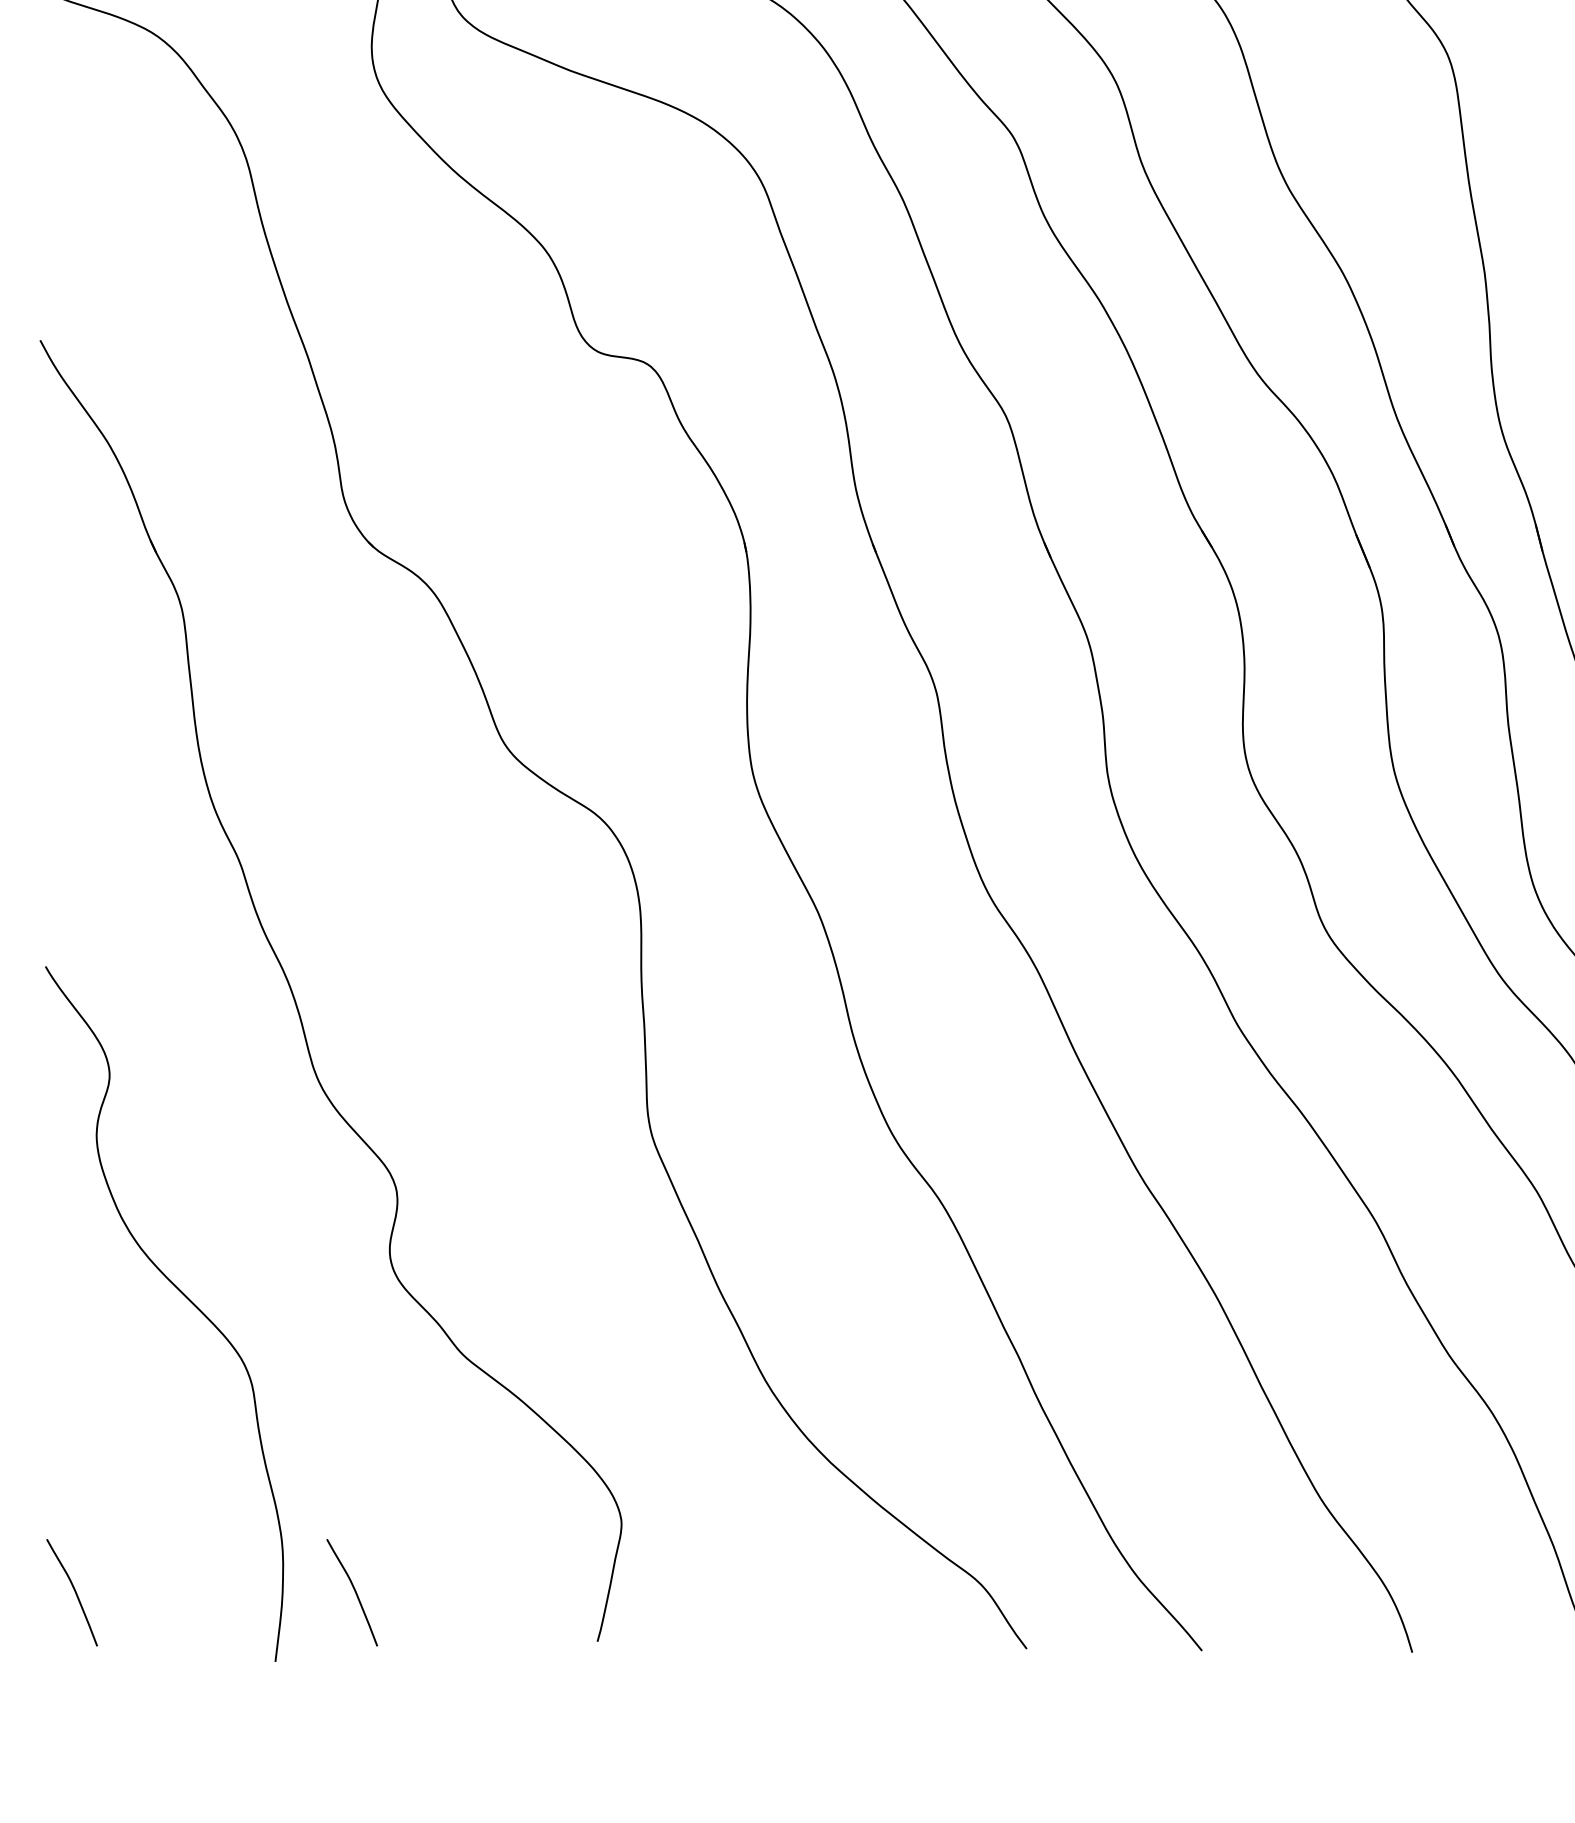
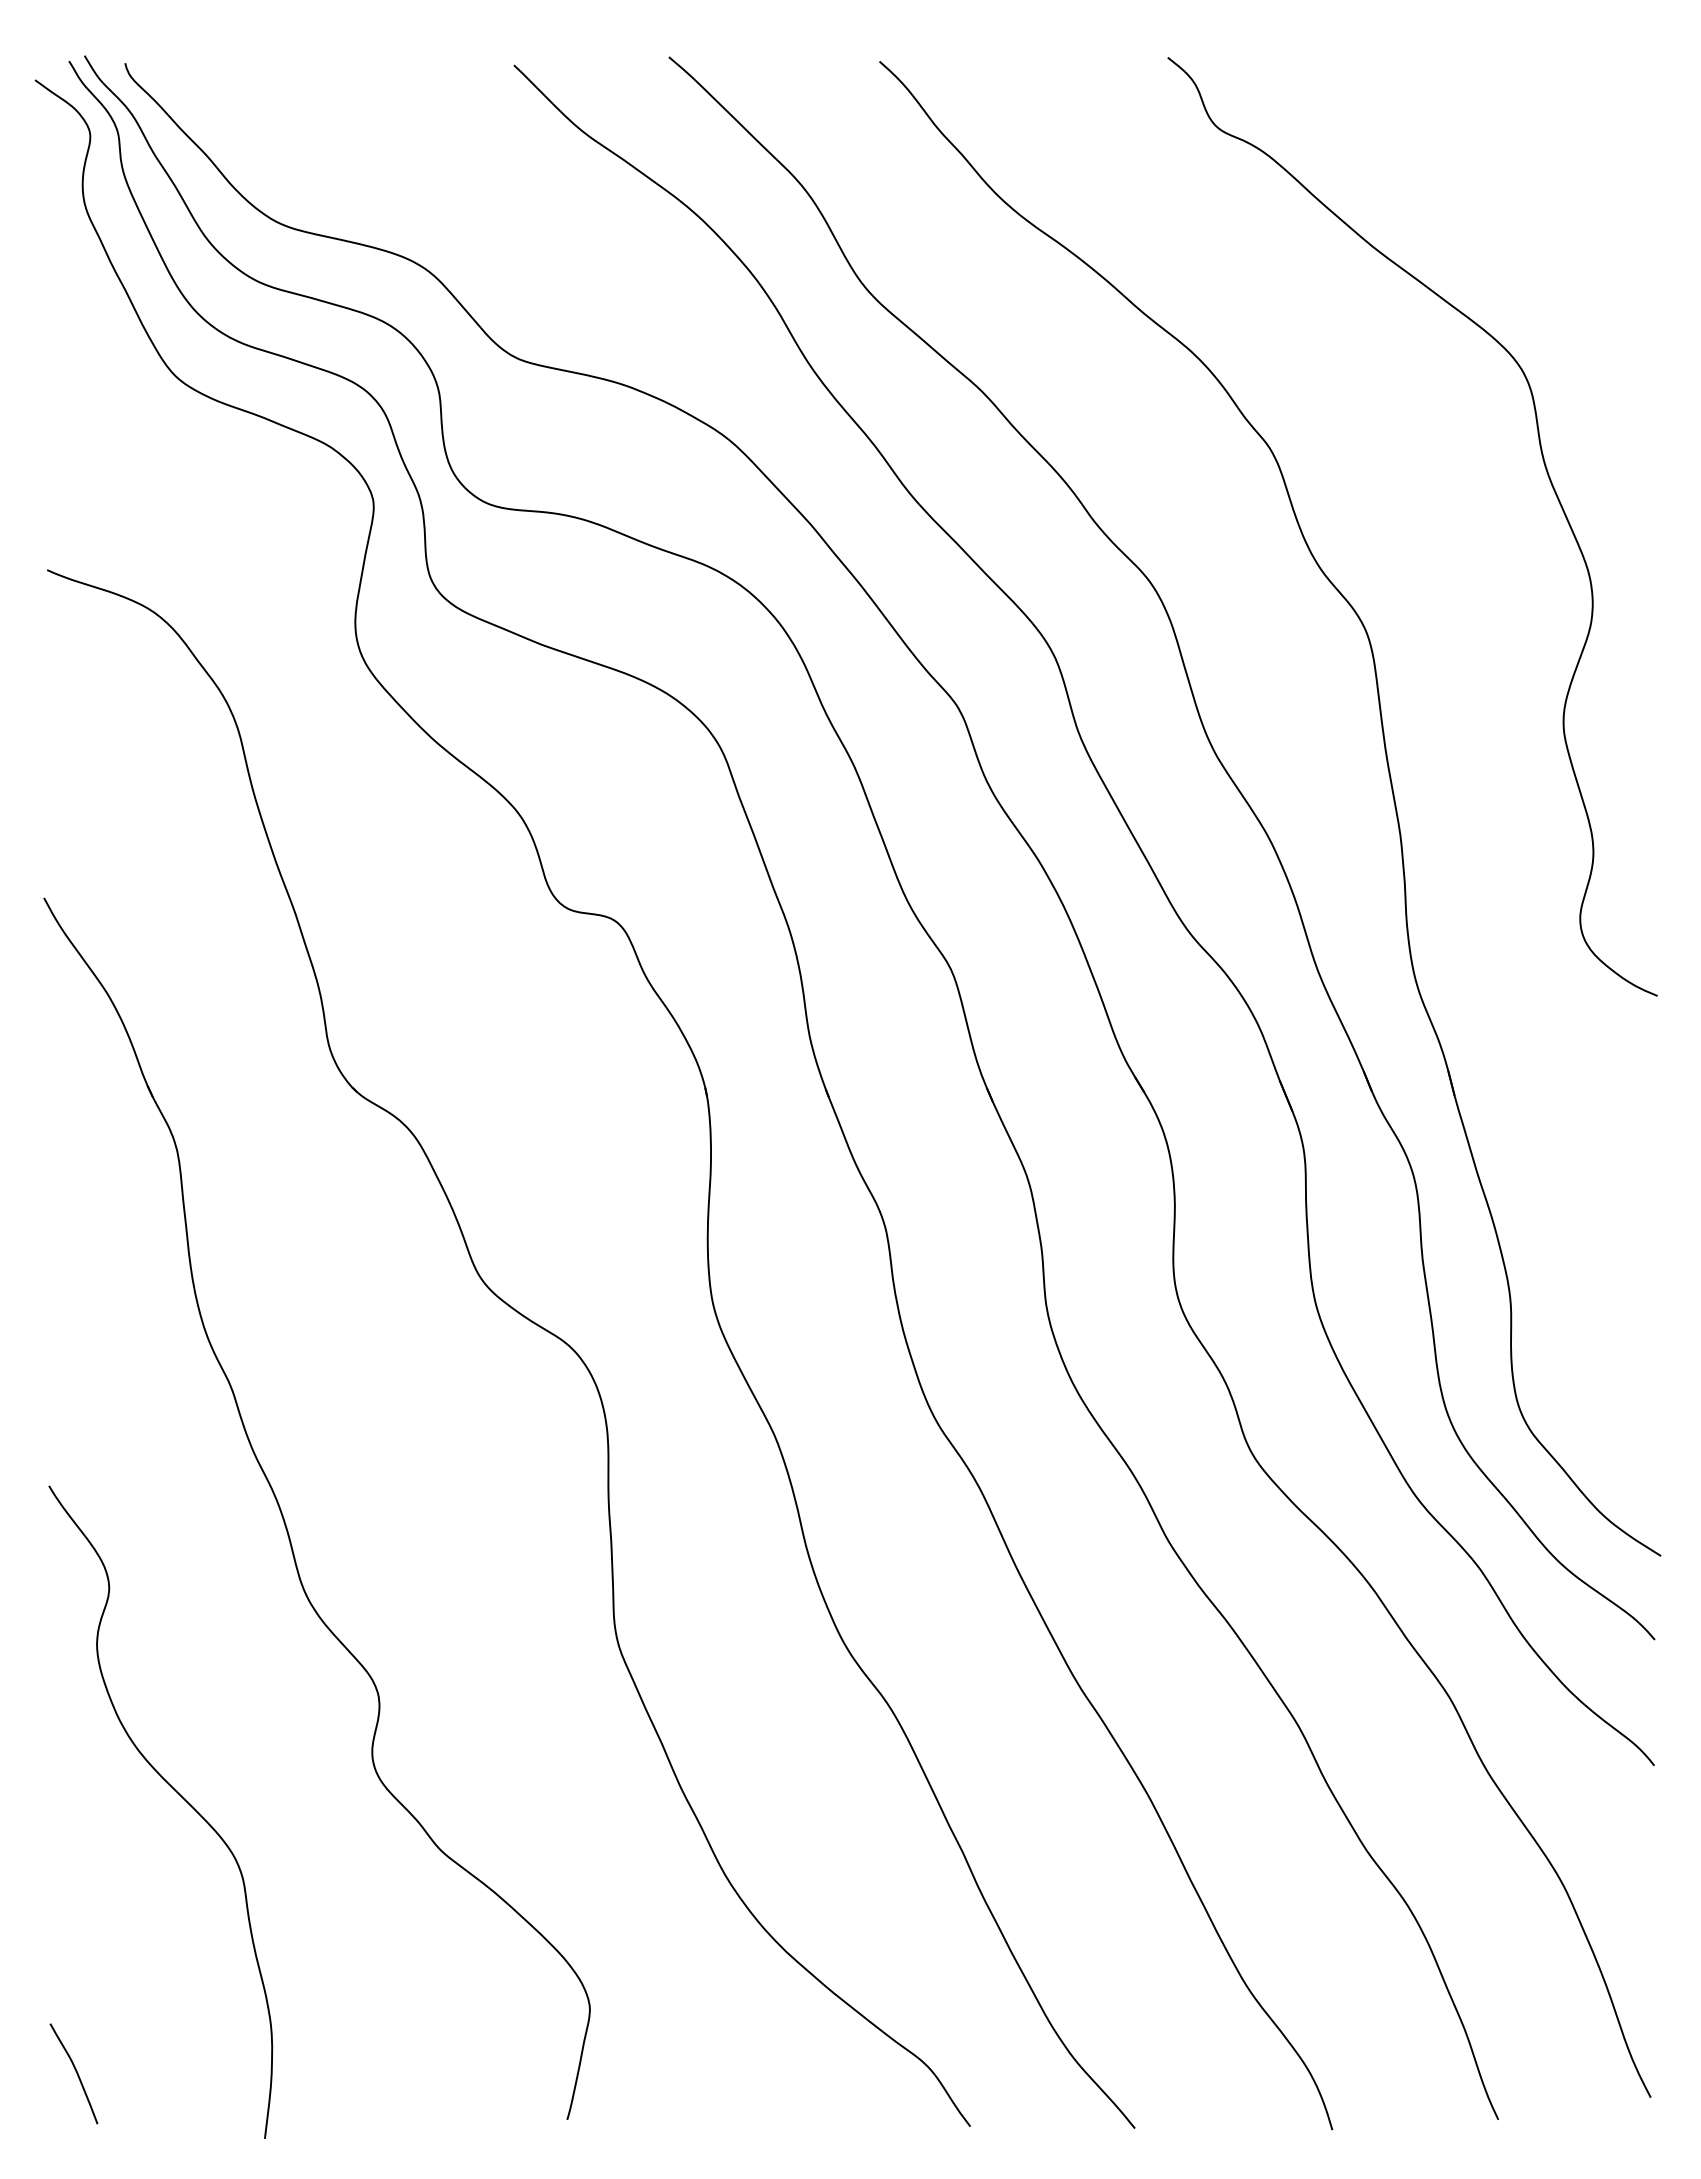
curve: (353, 1590) -> (338, 2071), removed

